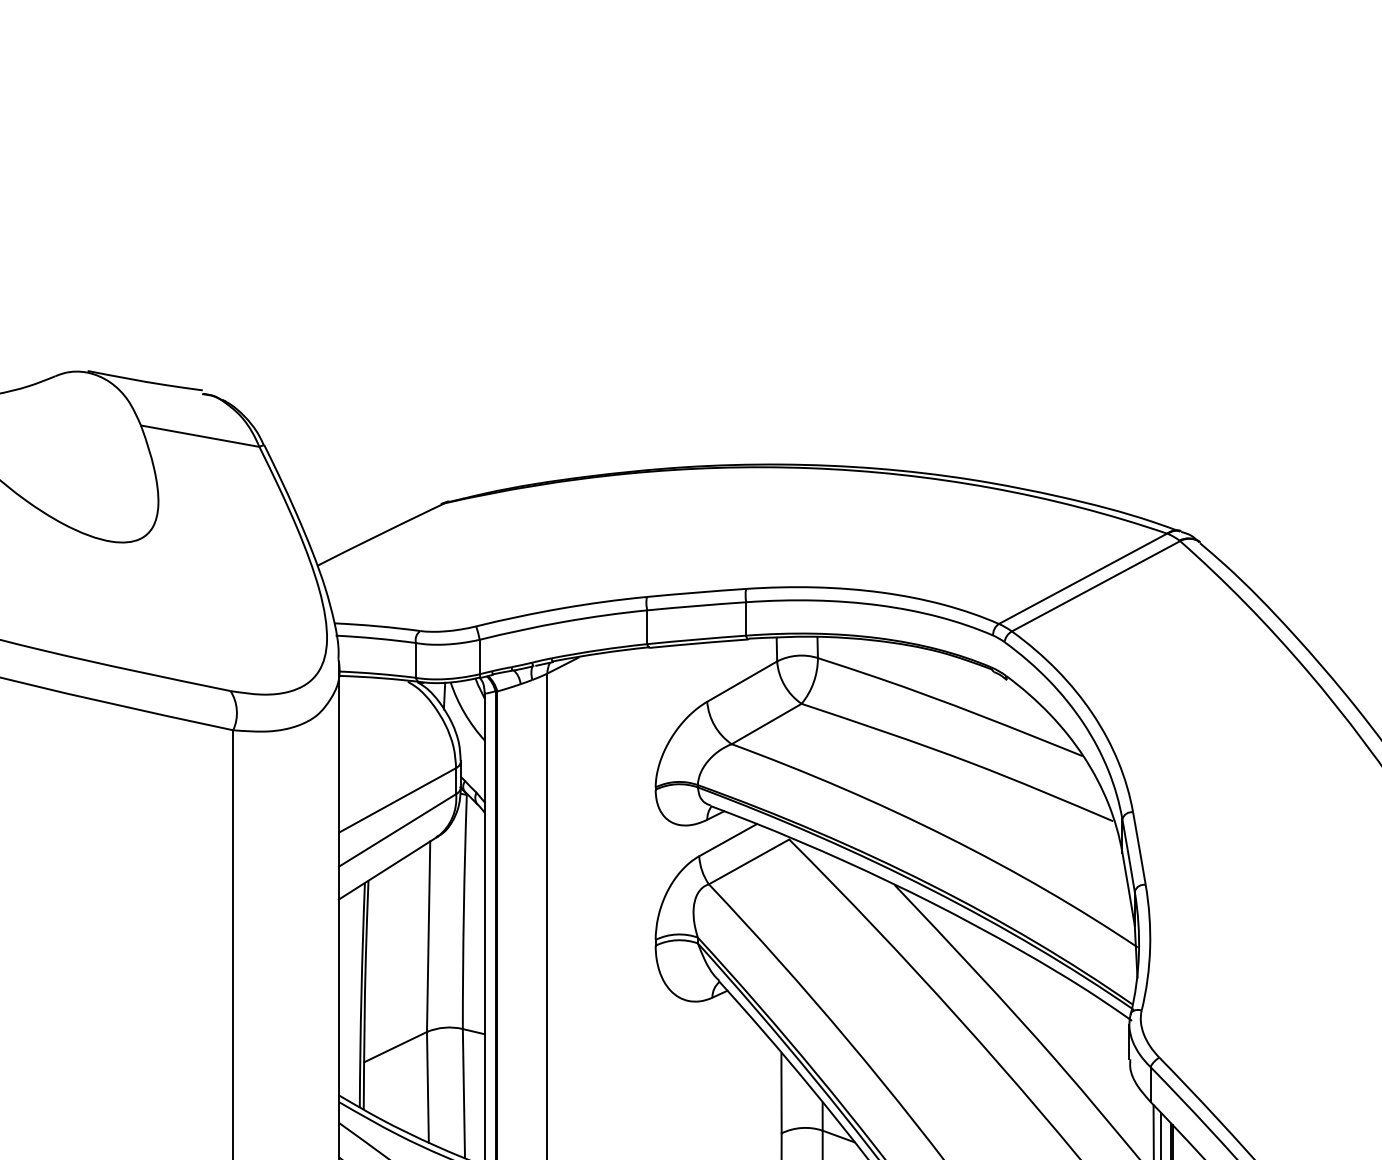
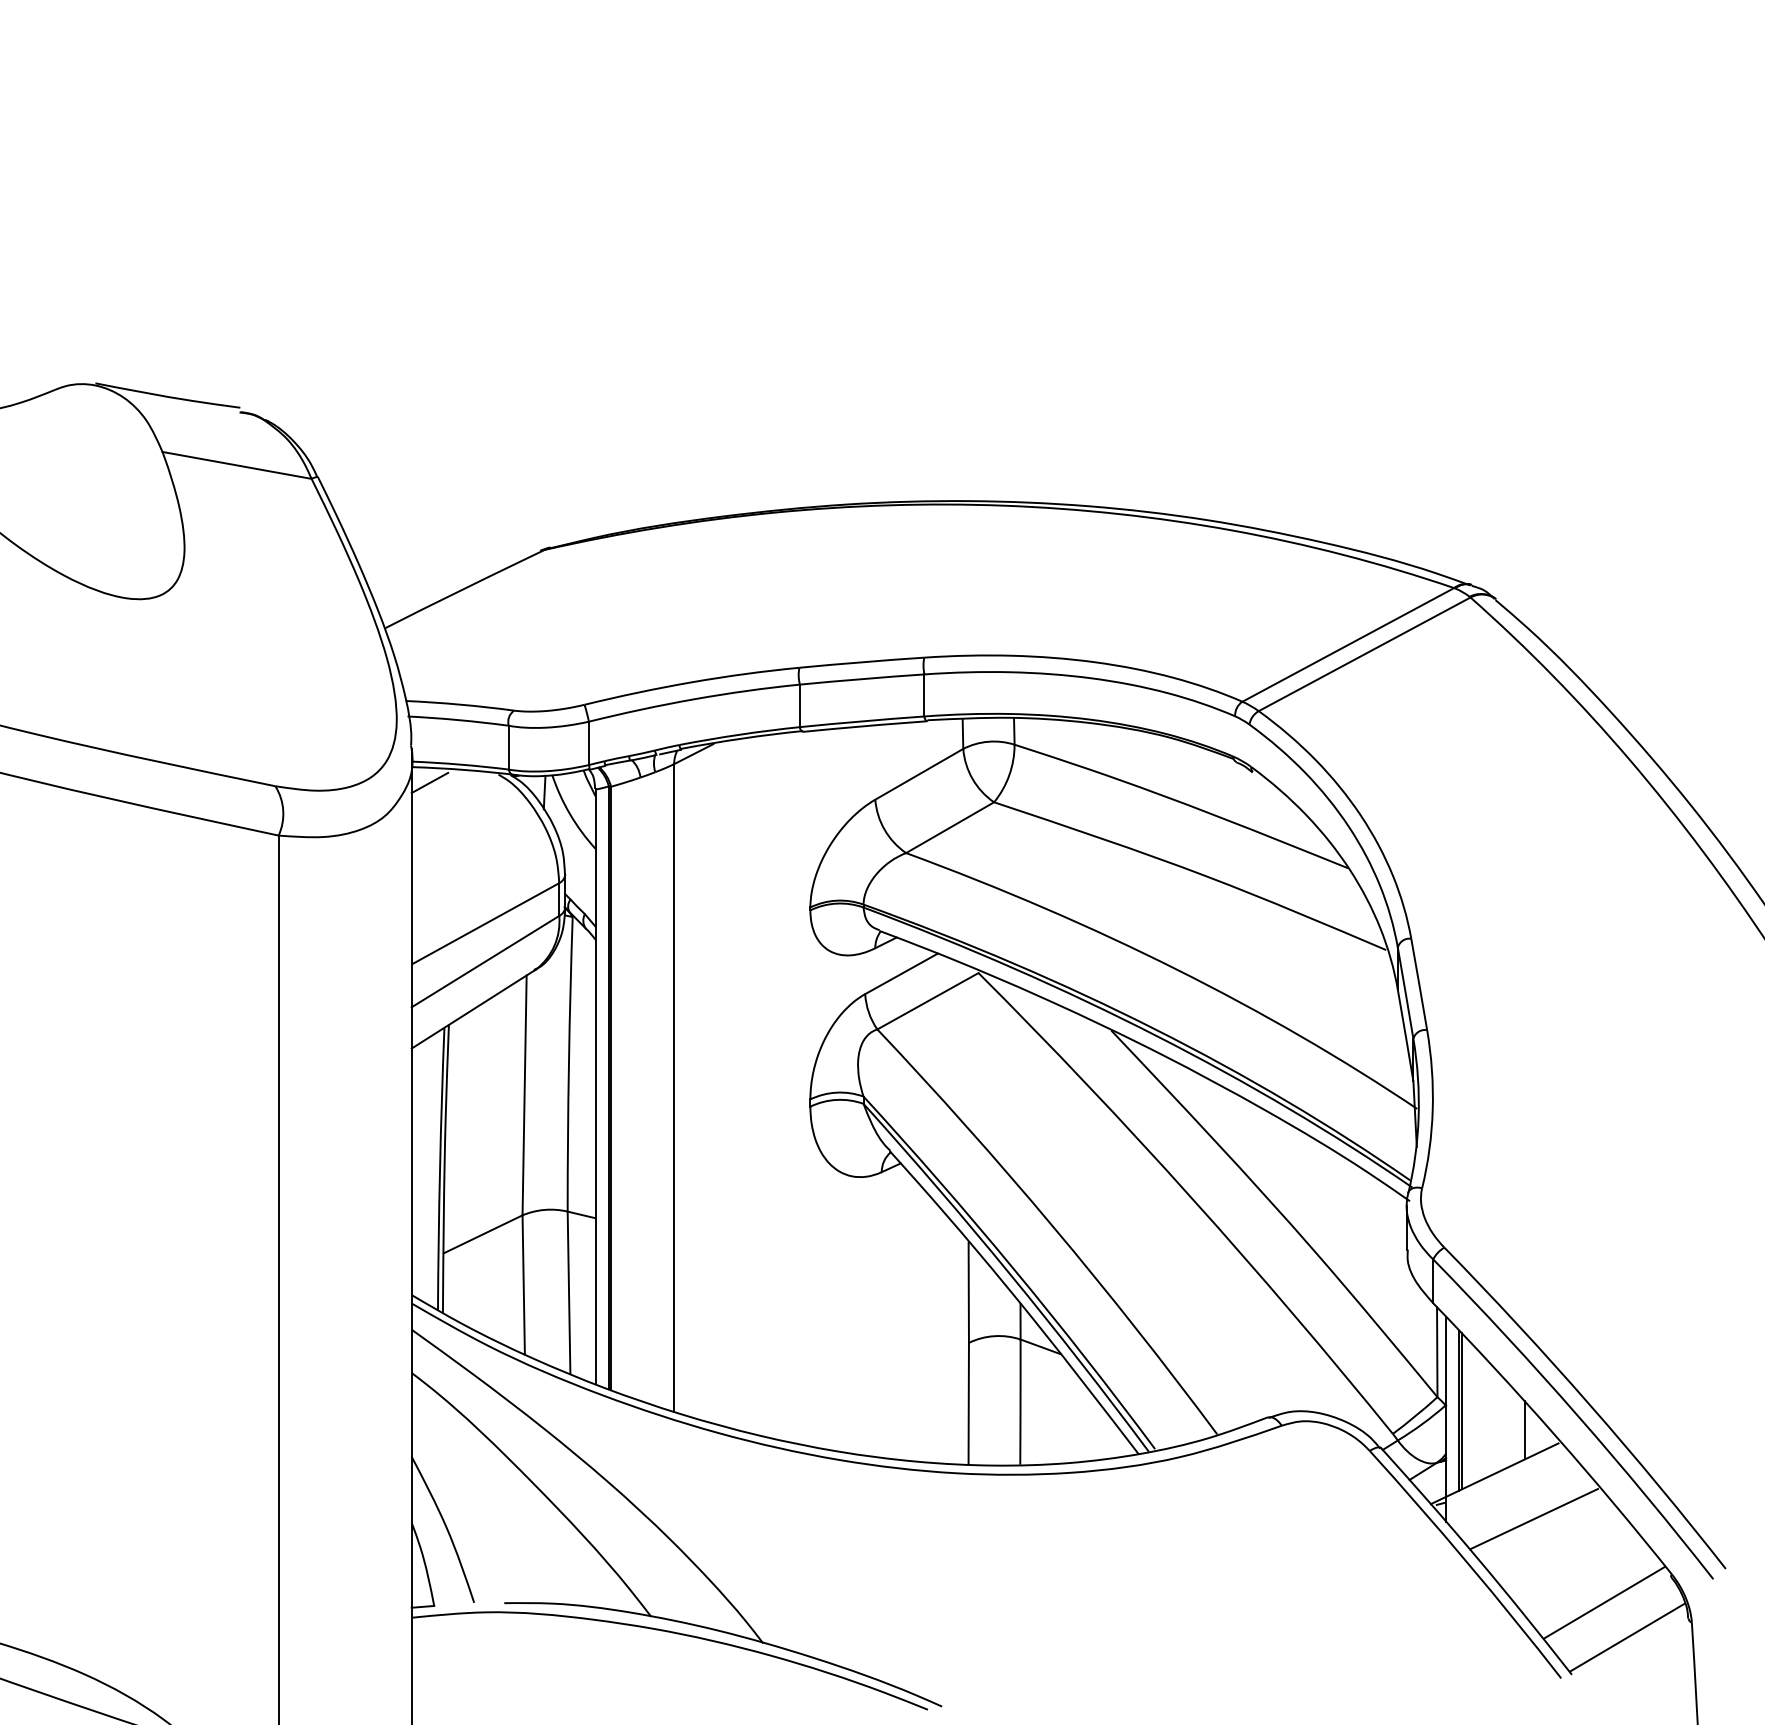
line: (353, 688) -> (429, 782), added

